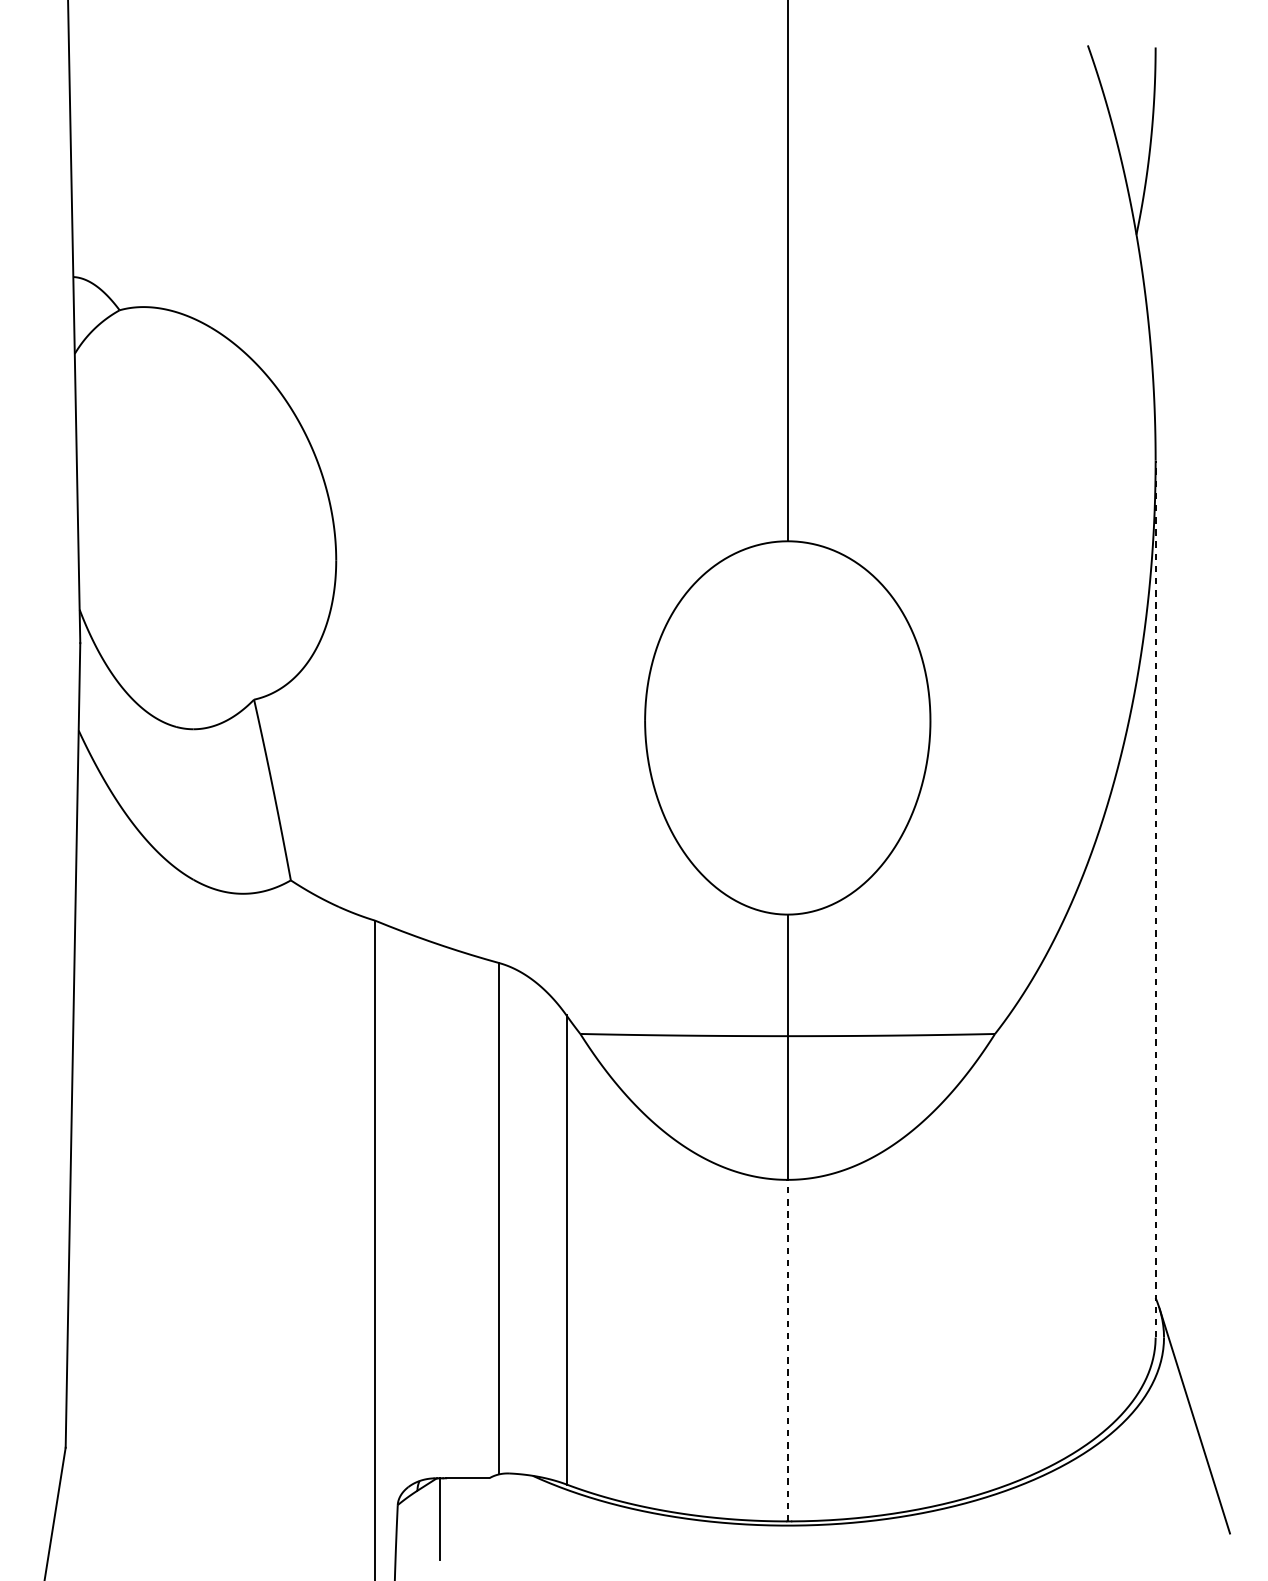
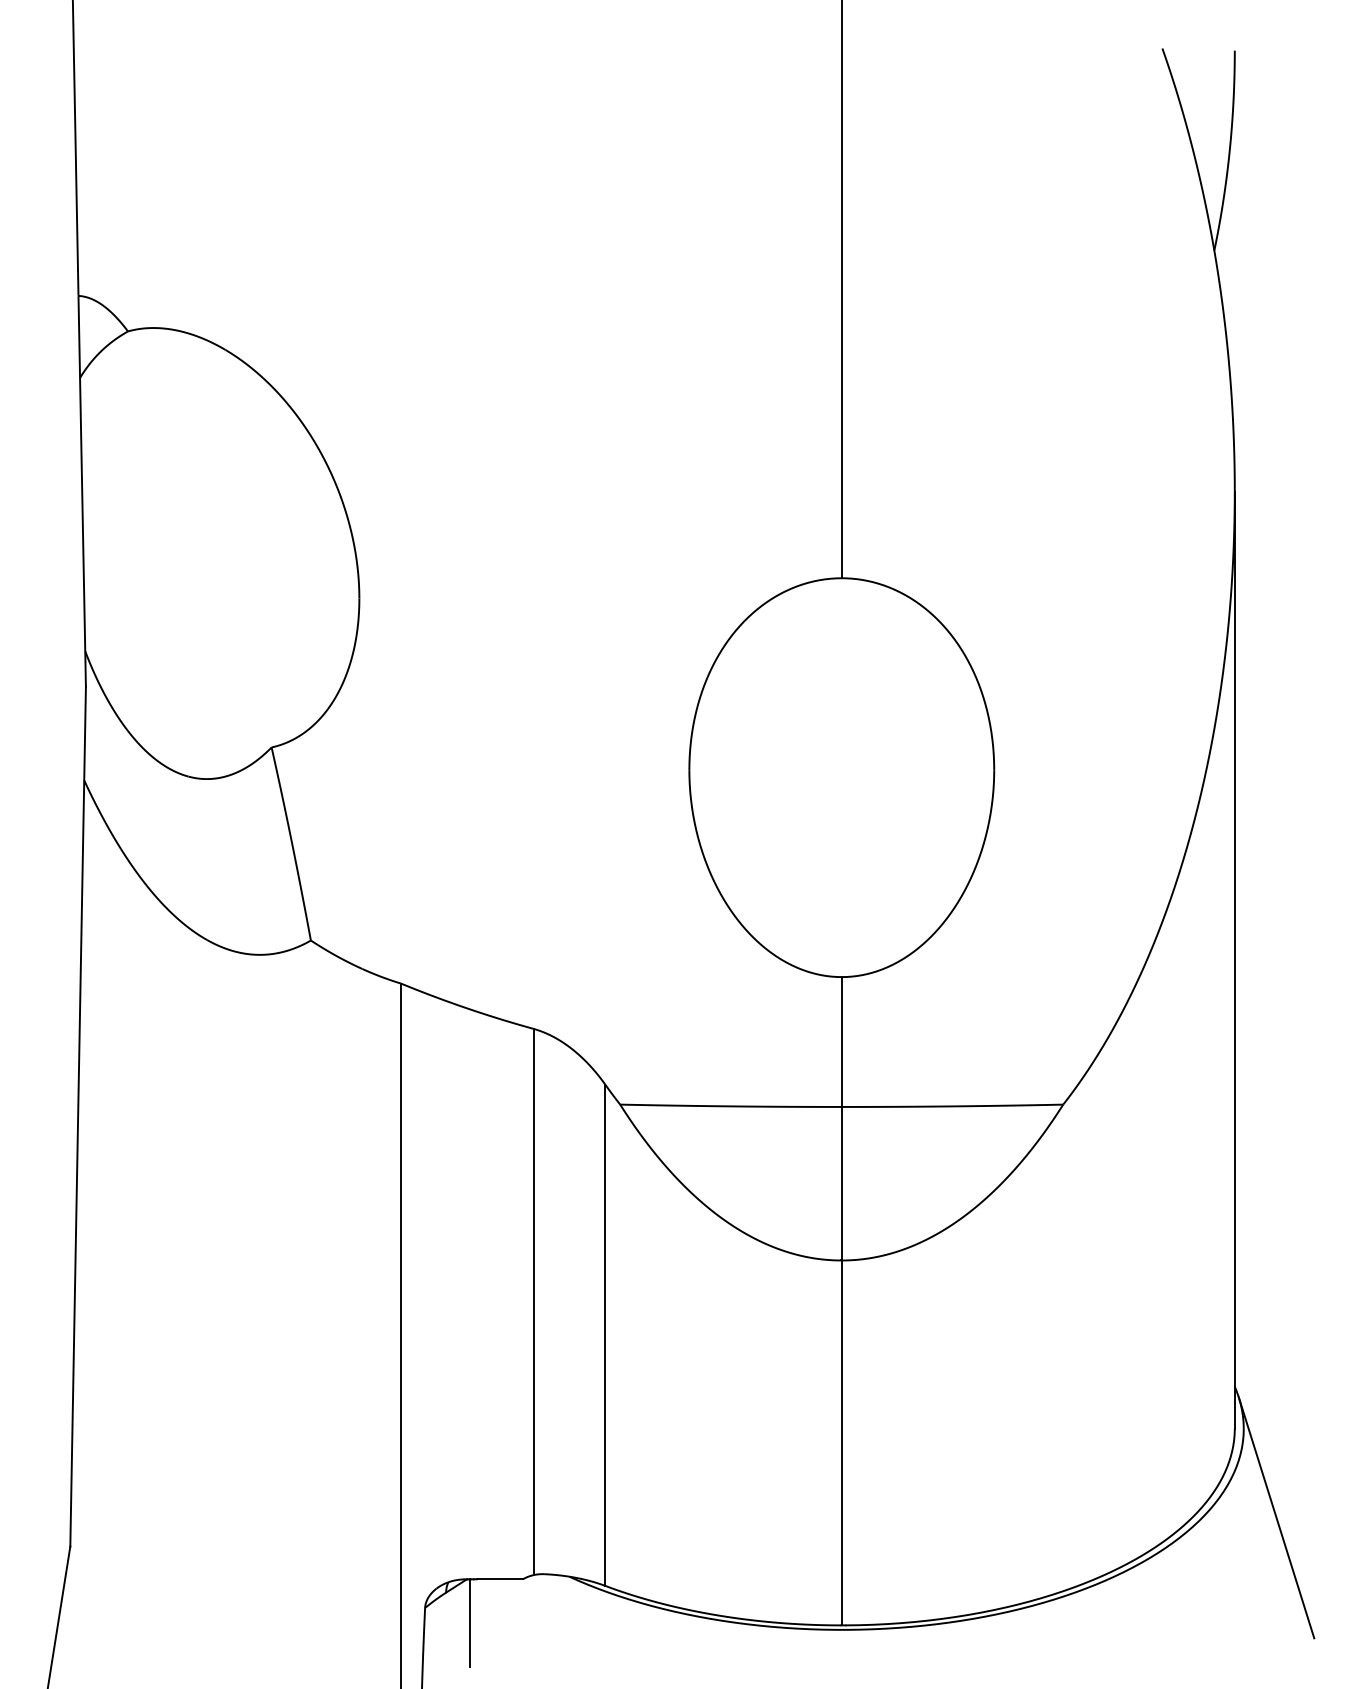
line: (1155, 898) -> (1234, 959), dashed -> solid
line: (787, 1350) -> (841, 1442), dashed -> solid

